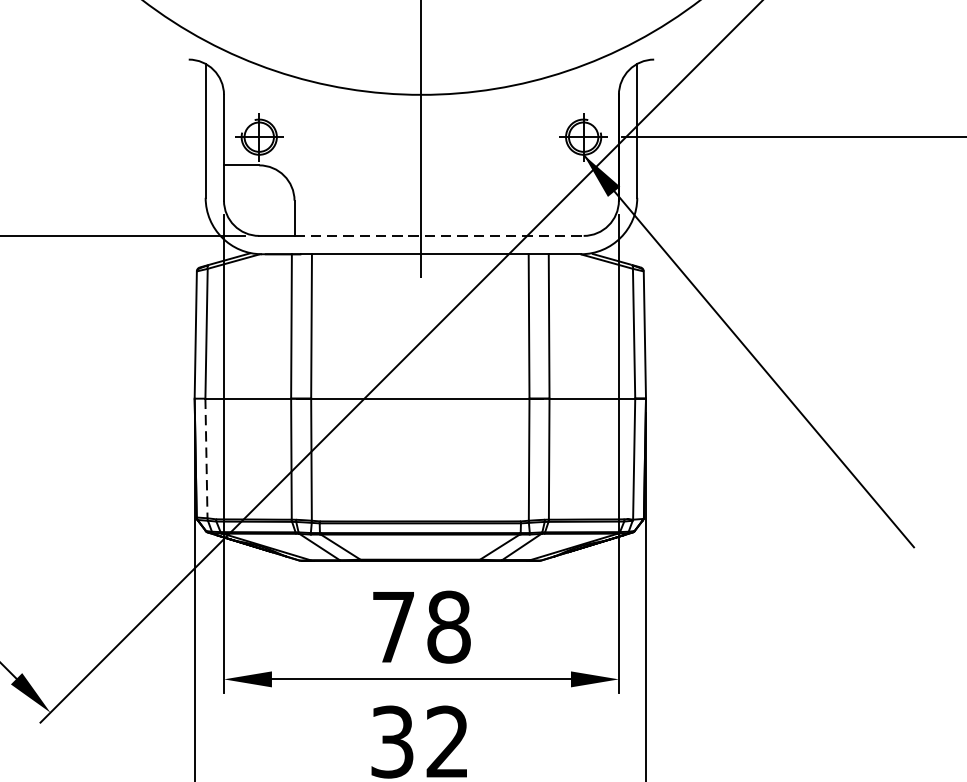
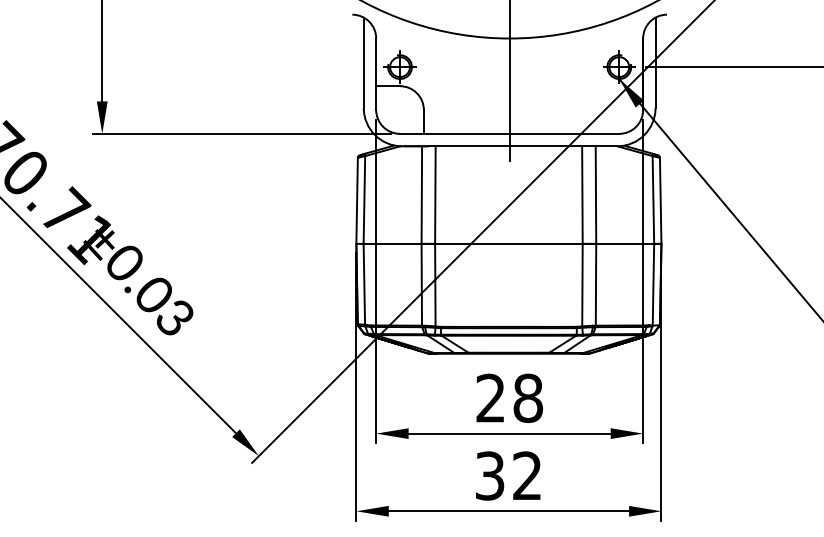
line: (438, 235) -> (521, 133), dashed -> solid
line: (206, 458) -> (364, 284), dashed -> solid
text: (393, 625) -> (490, 397), 78 -> 28

